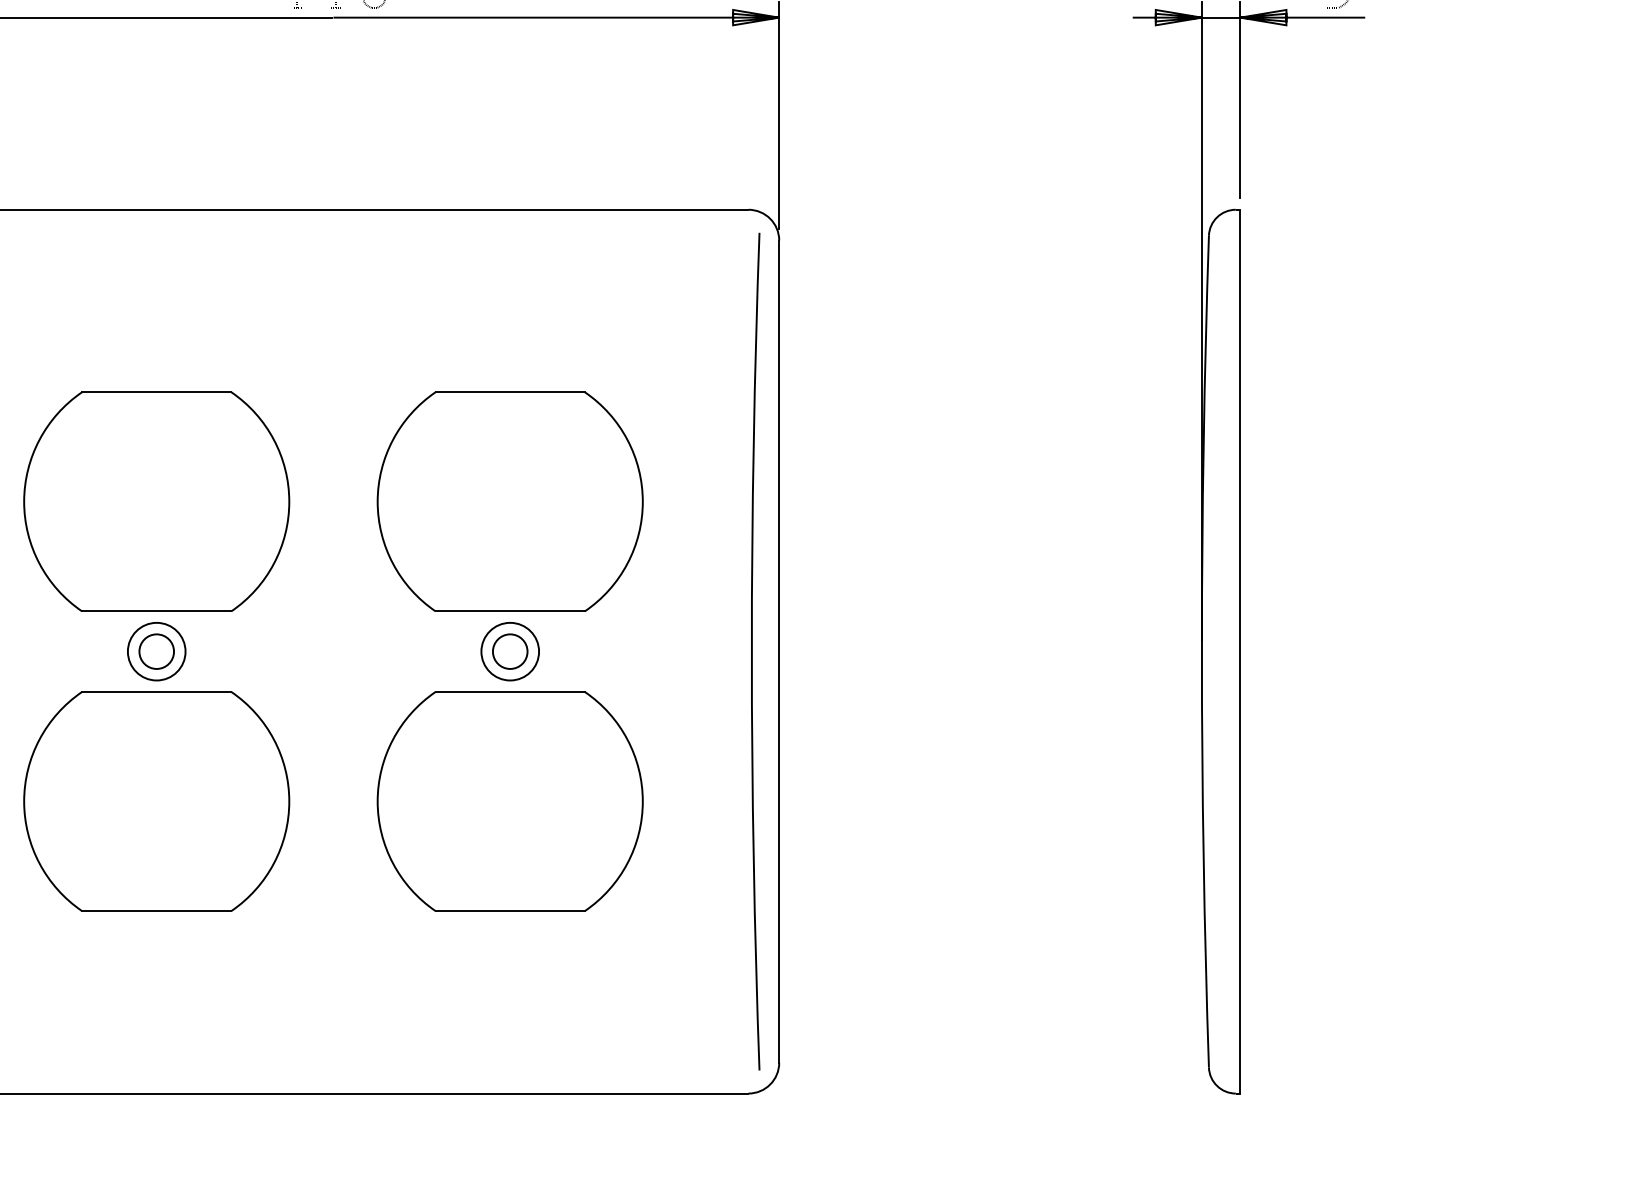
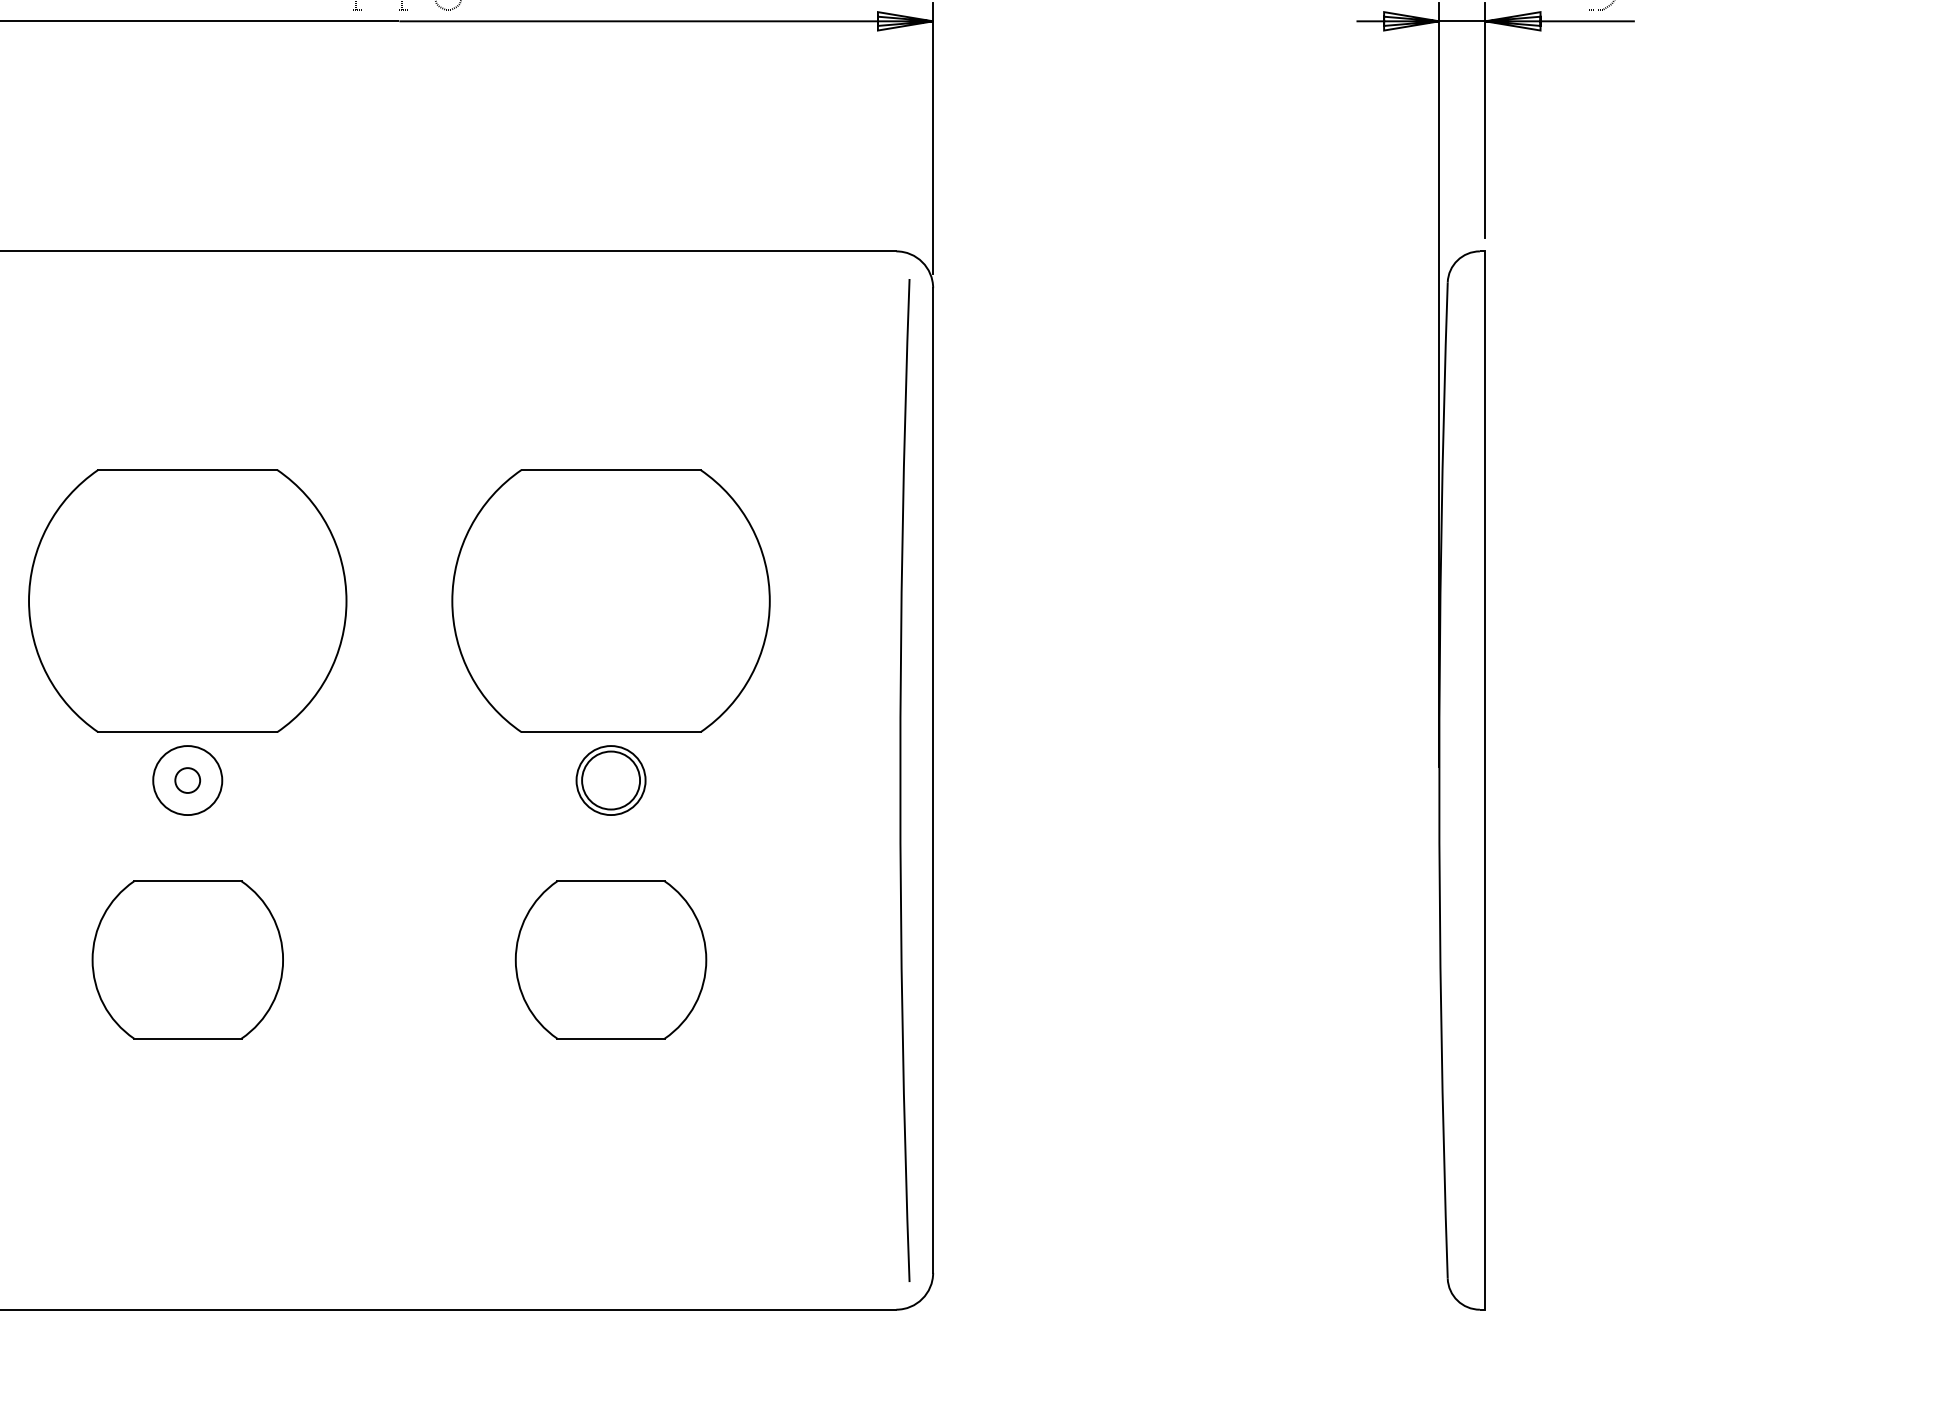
circle: (156, 651) -> (187, 780), size x0.6
circle: (509, 651) -> (610, 780), size x1.4
part: (156, 801) -> (187, 959), size x0.6
part: (509, 801) -> (610, 959), size x0.6

